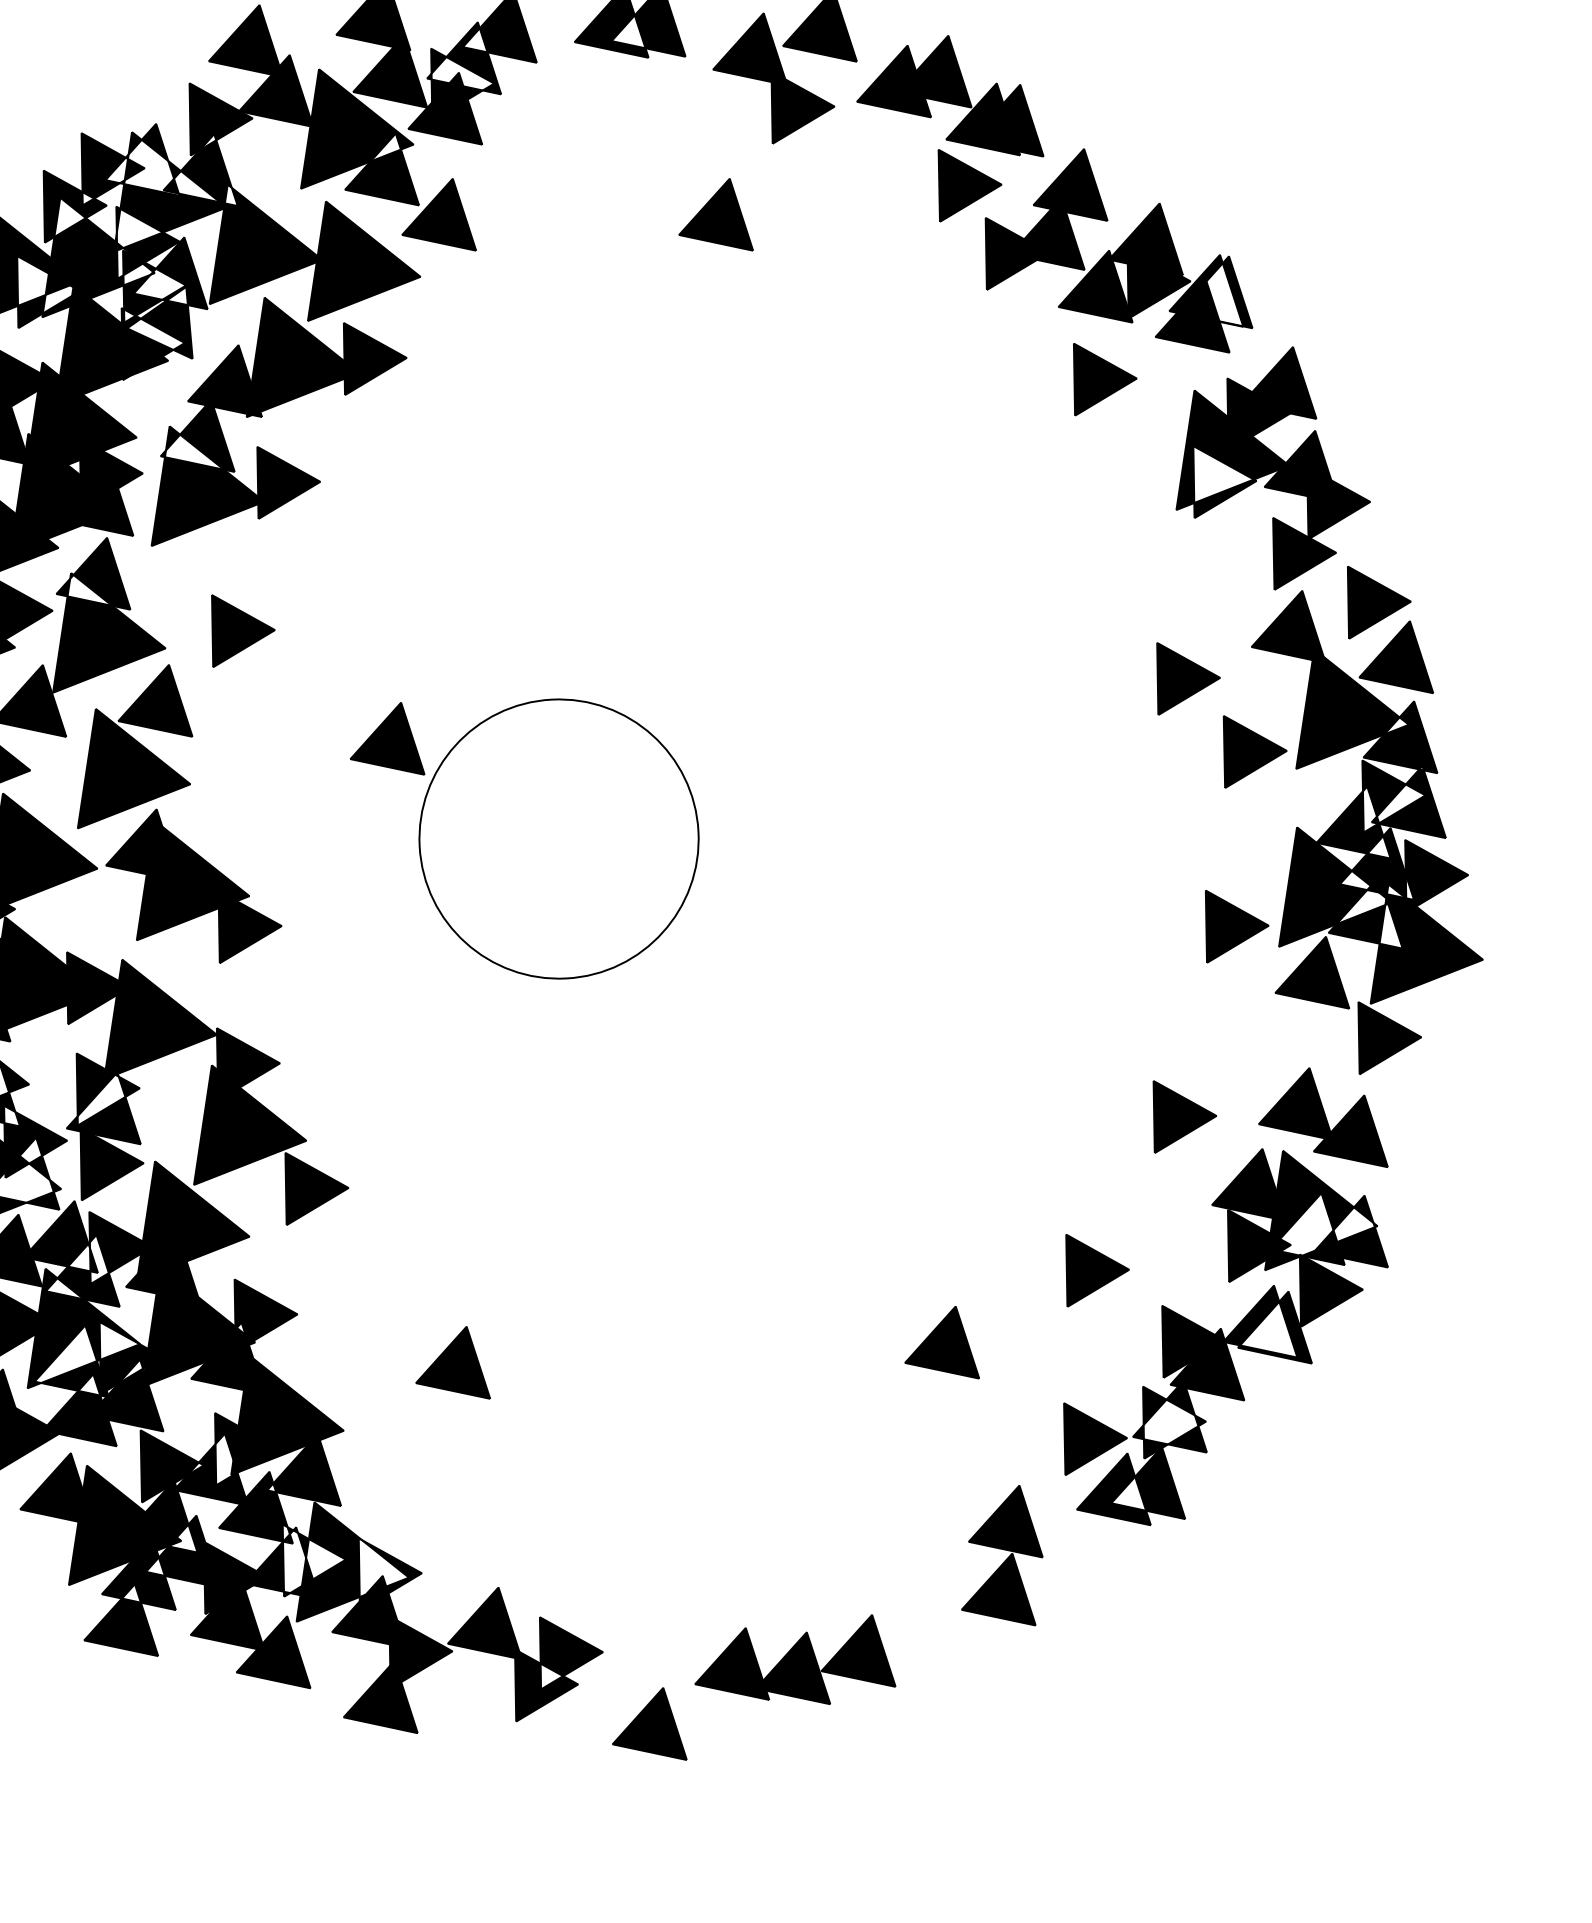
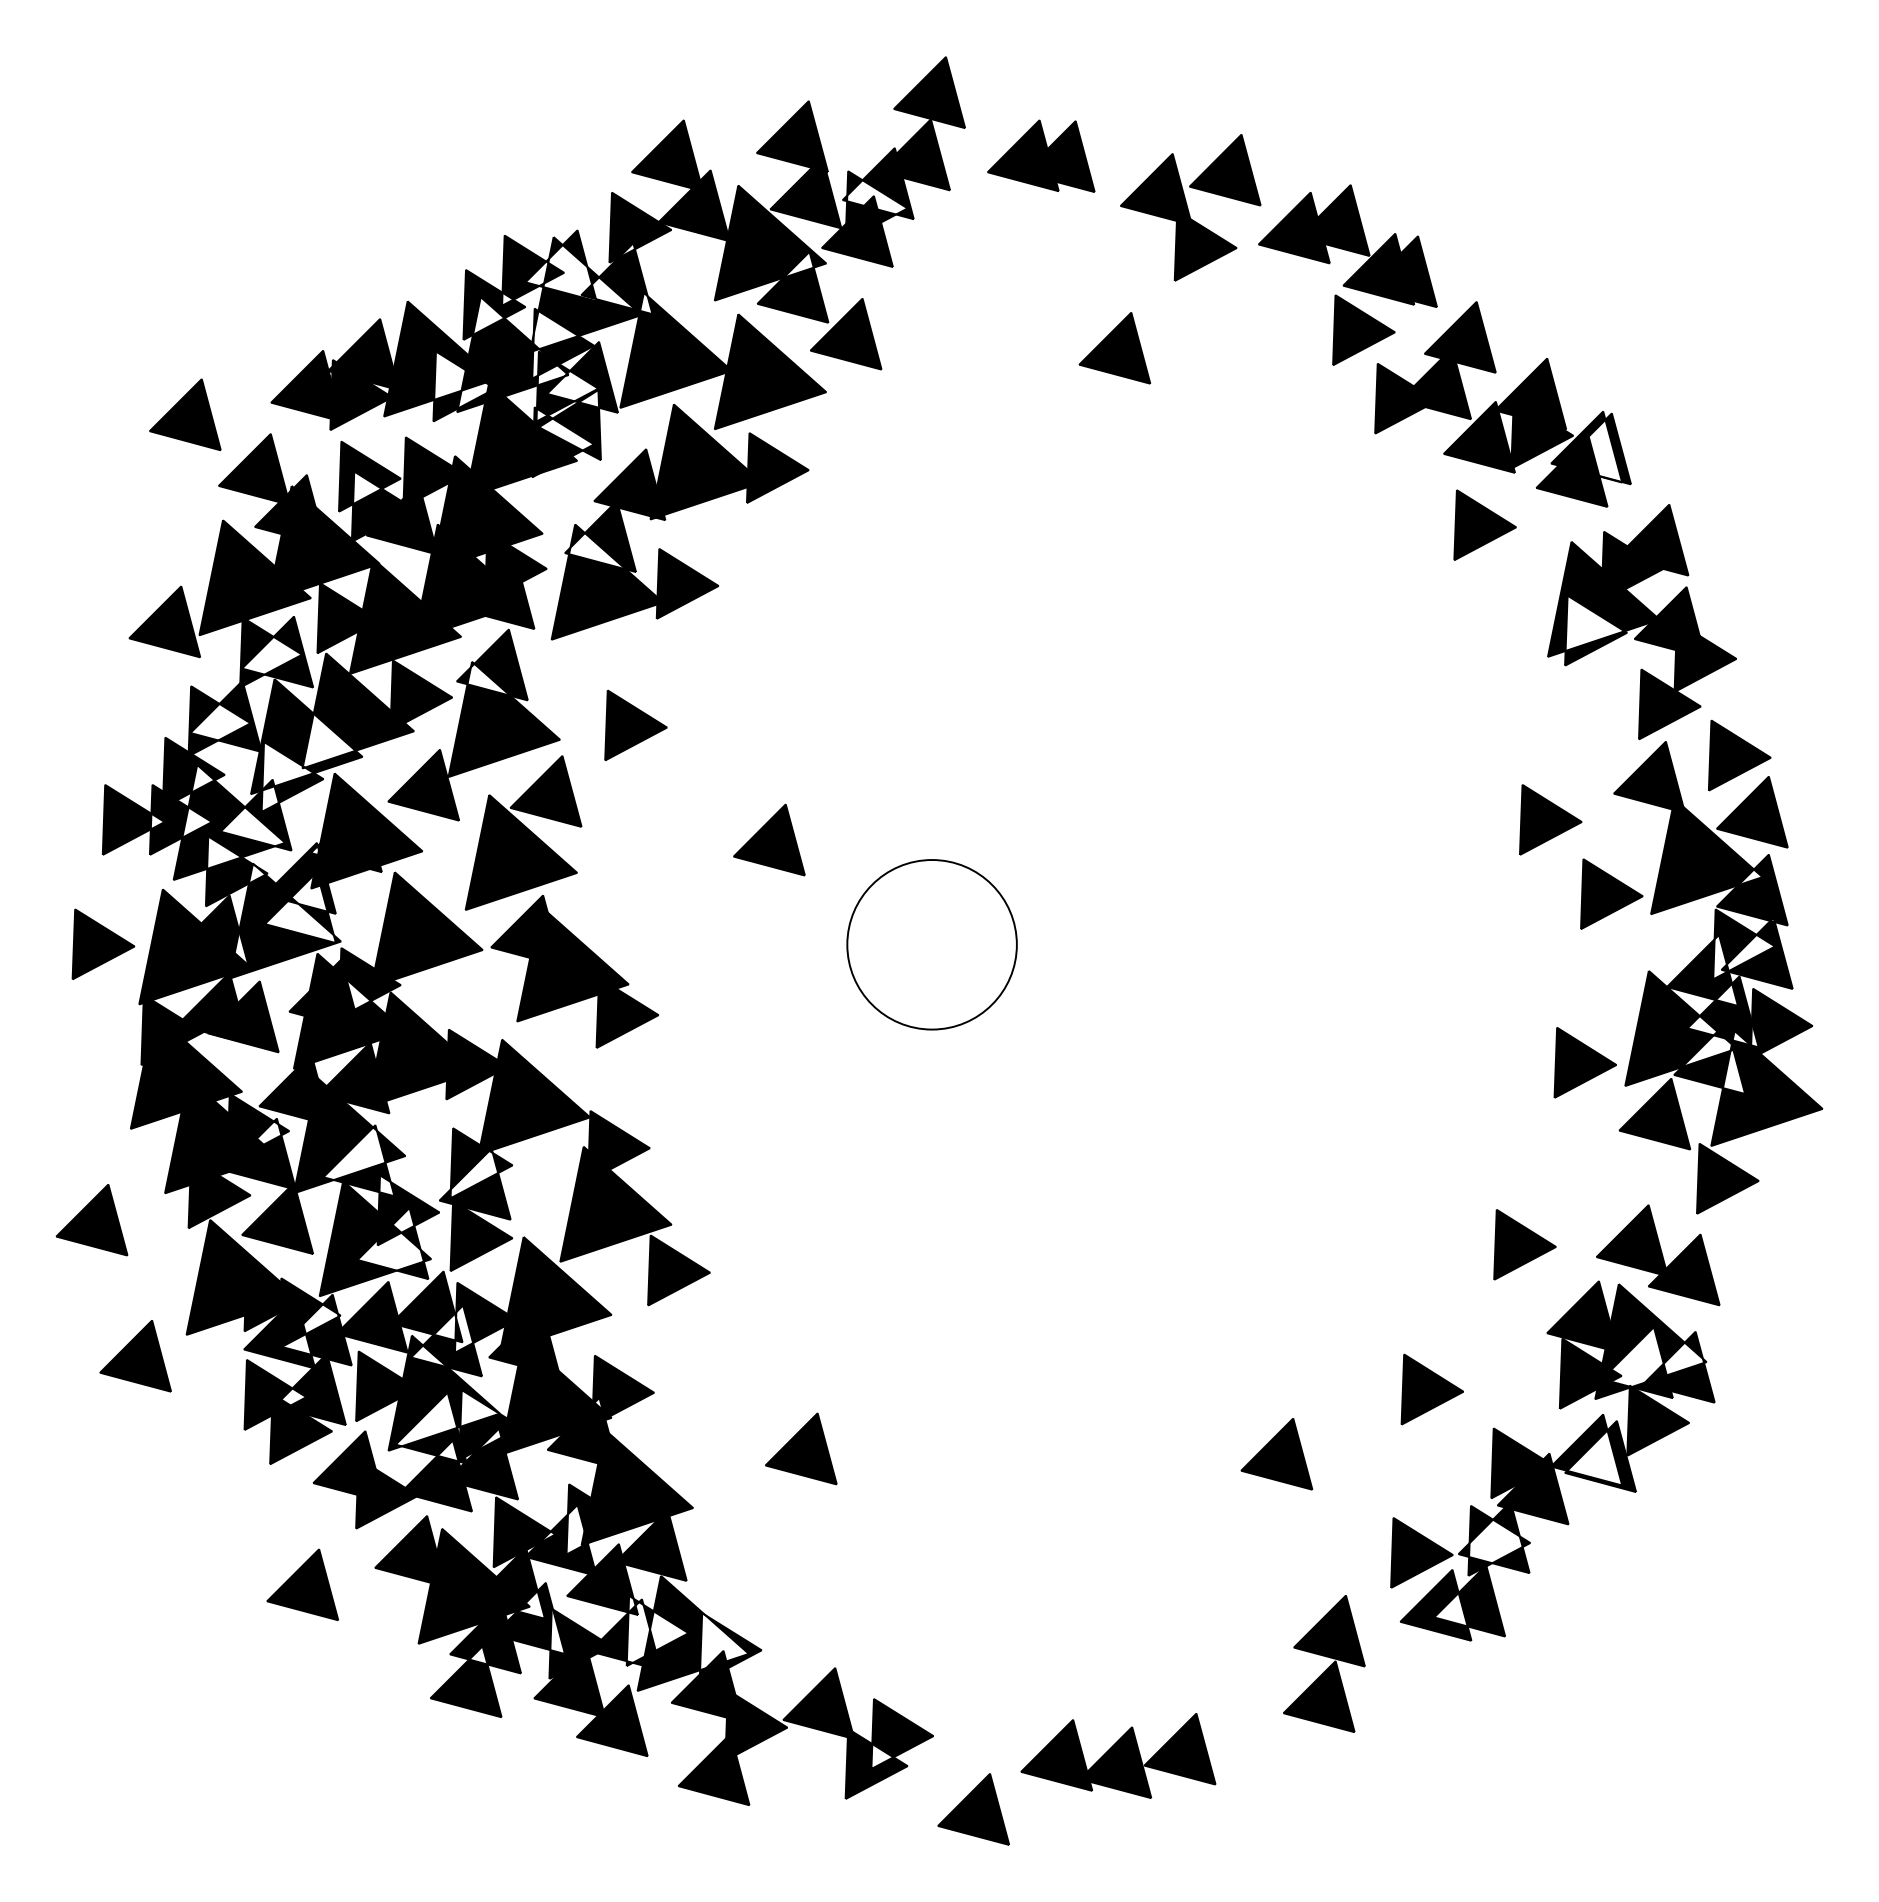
circle: (558, 838) -> (931, 944), size x0.62

